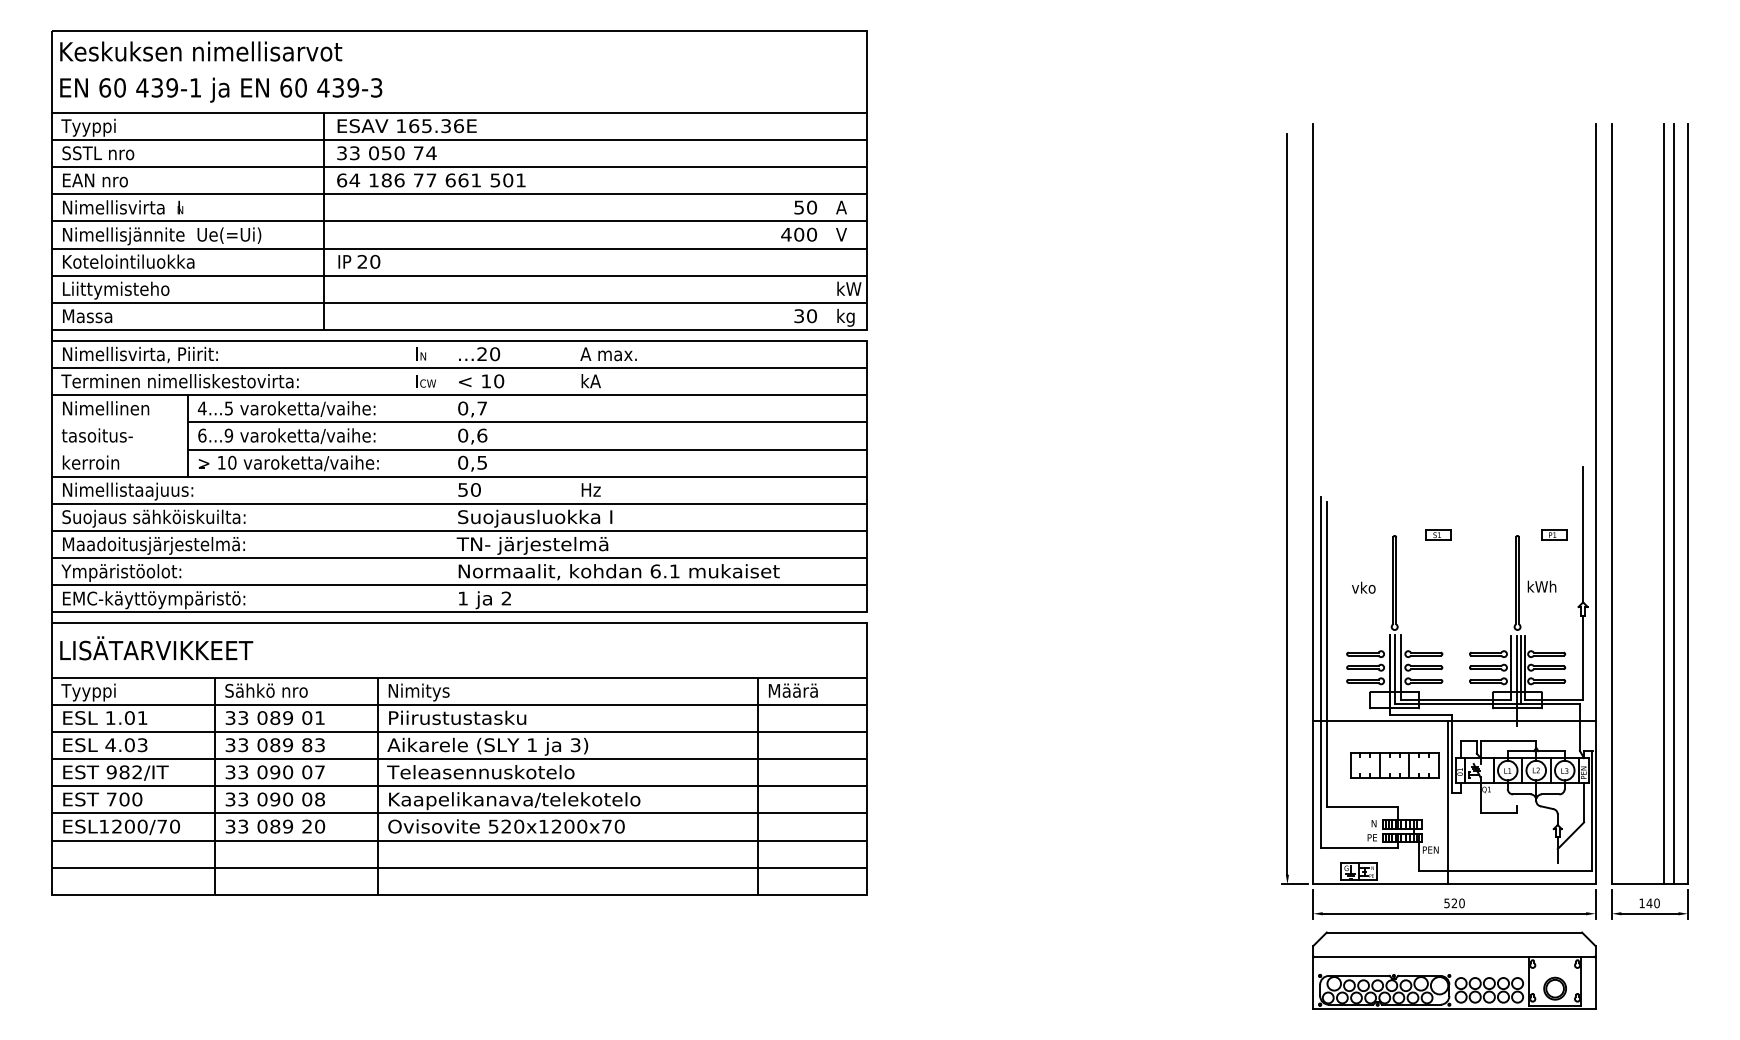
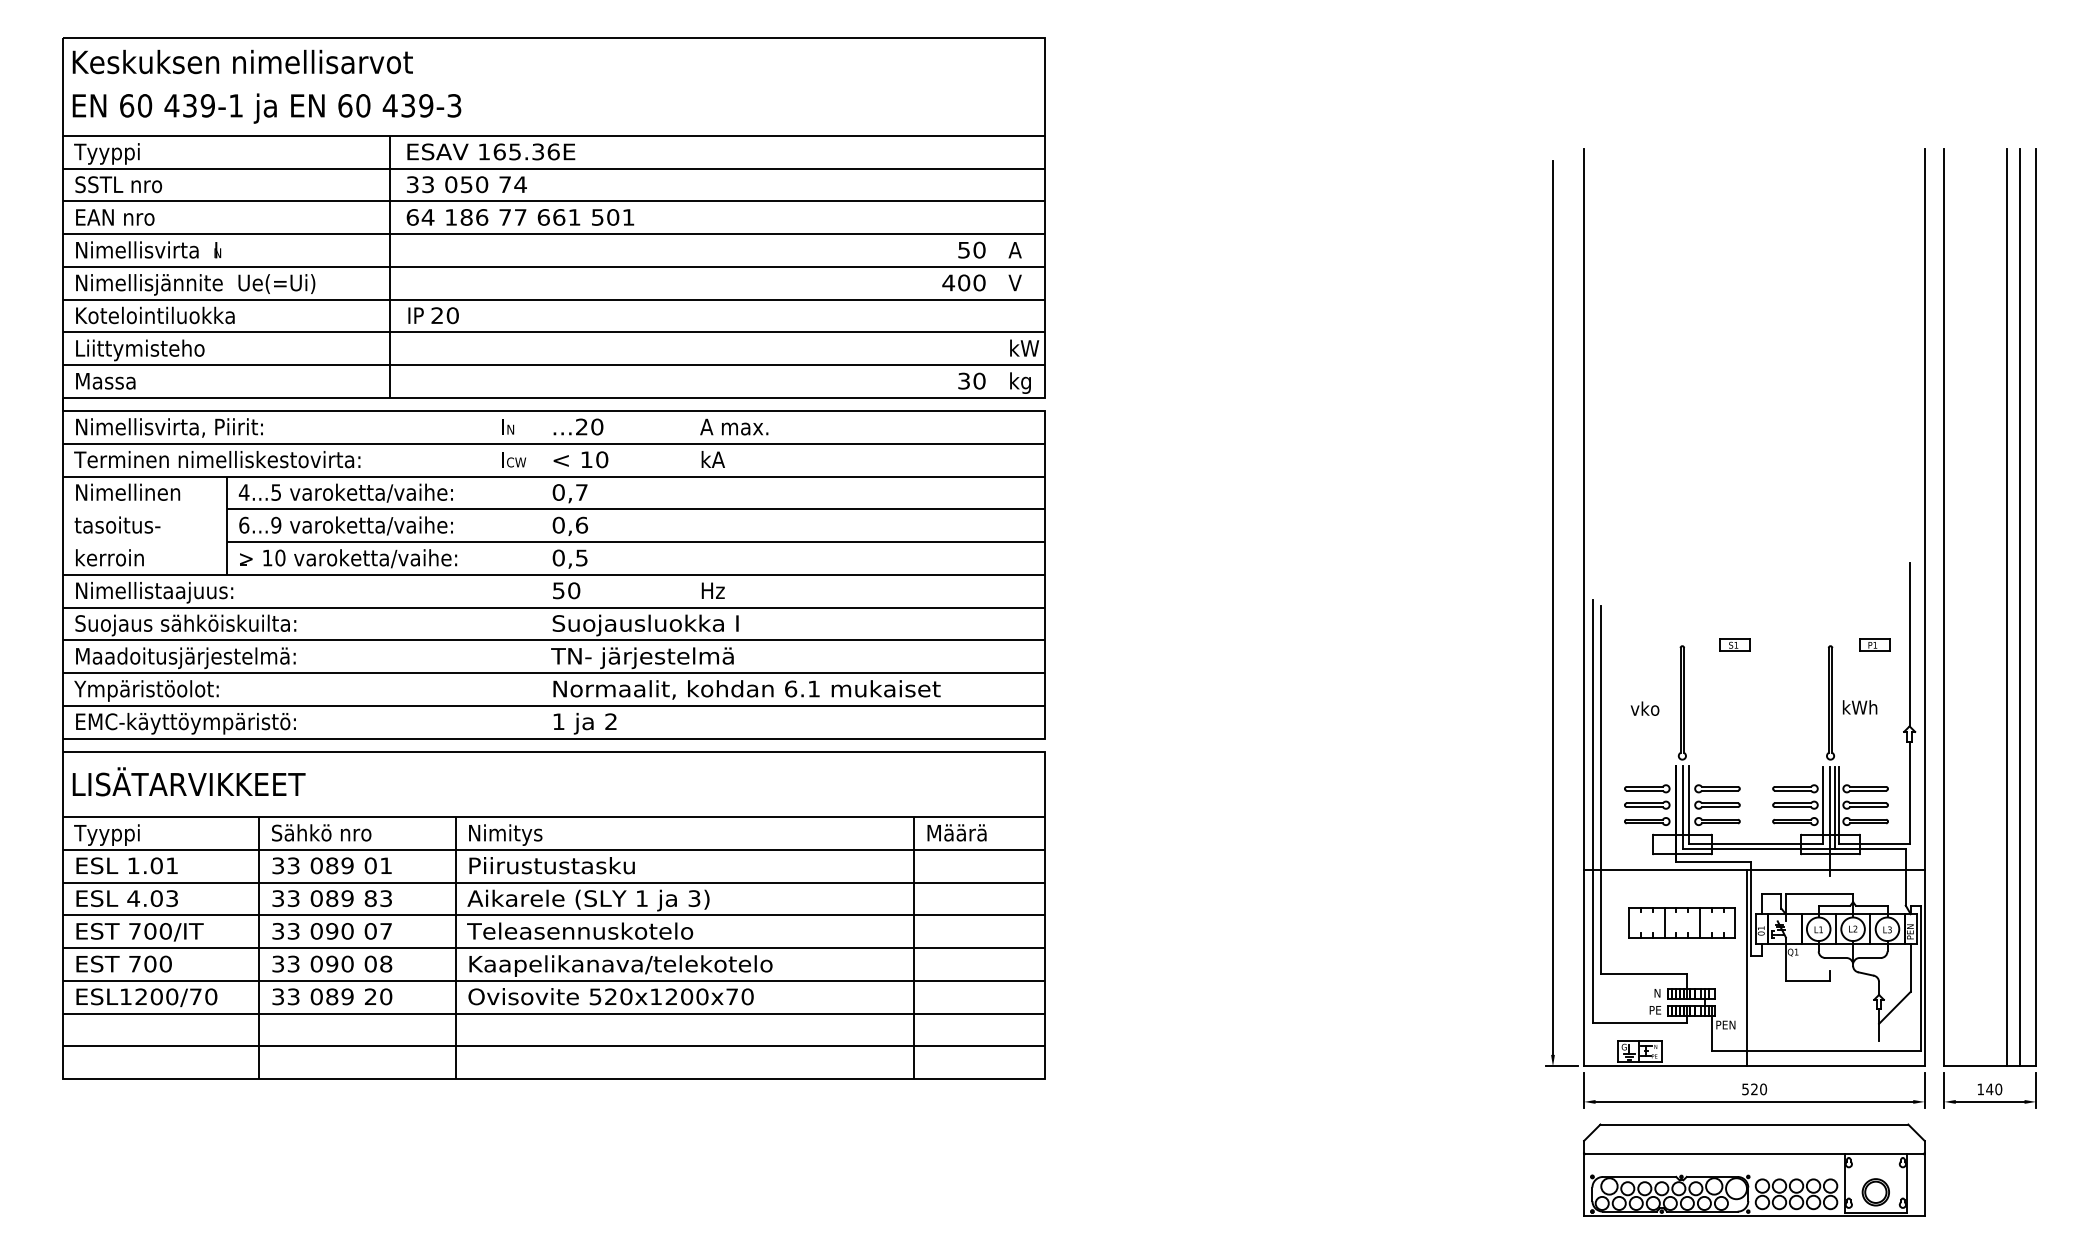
text: (123, 772) -> (149, 931), 982/IT -> 700/IT

